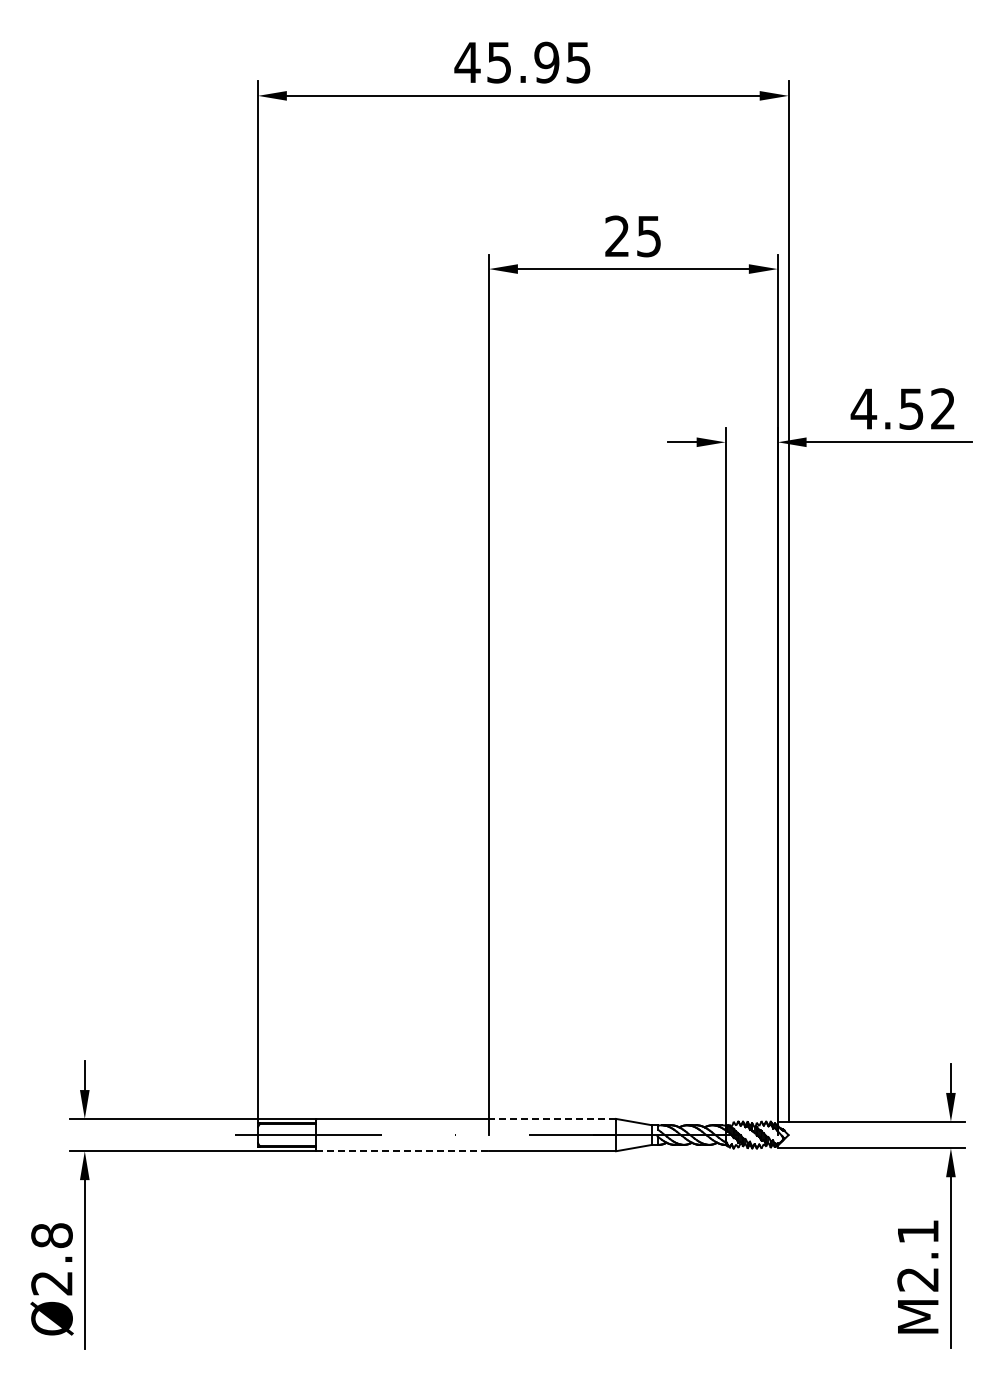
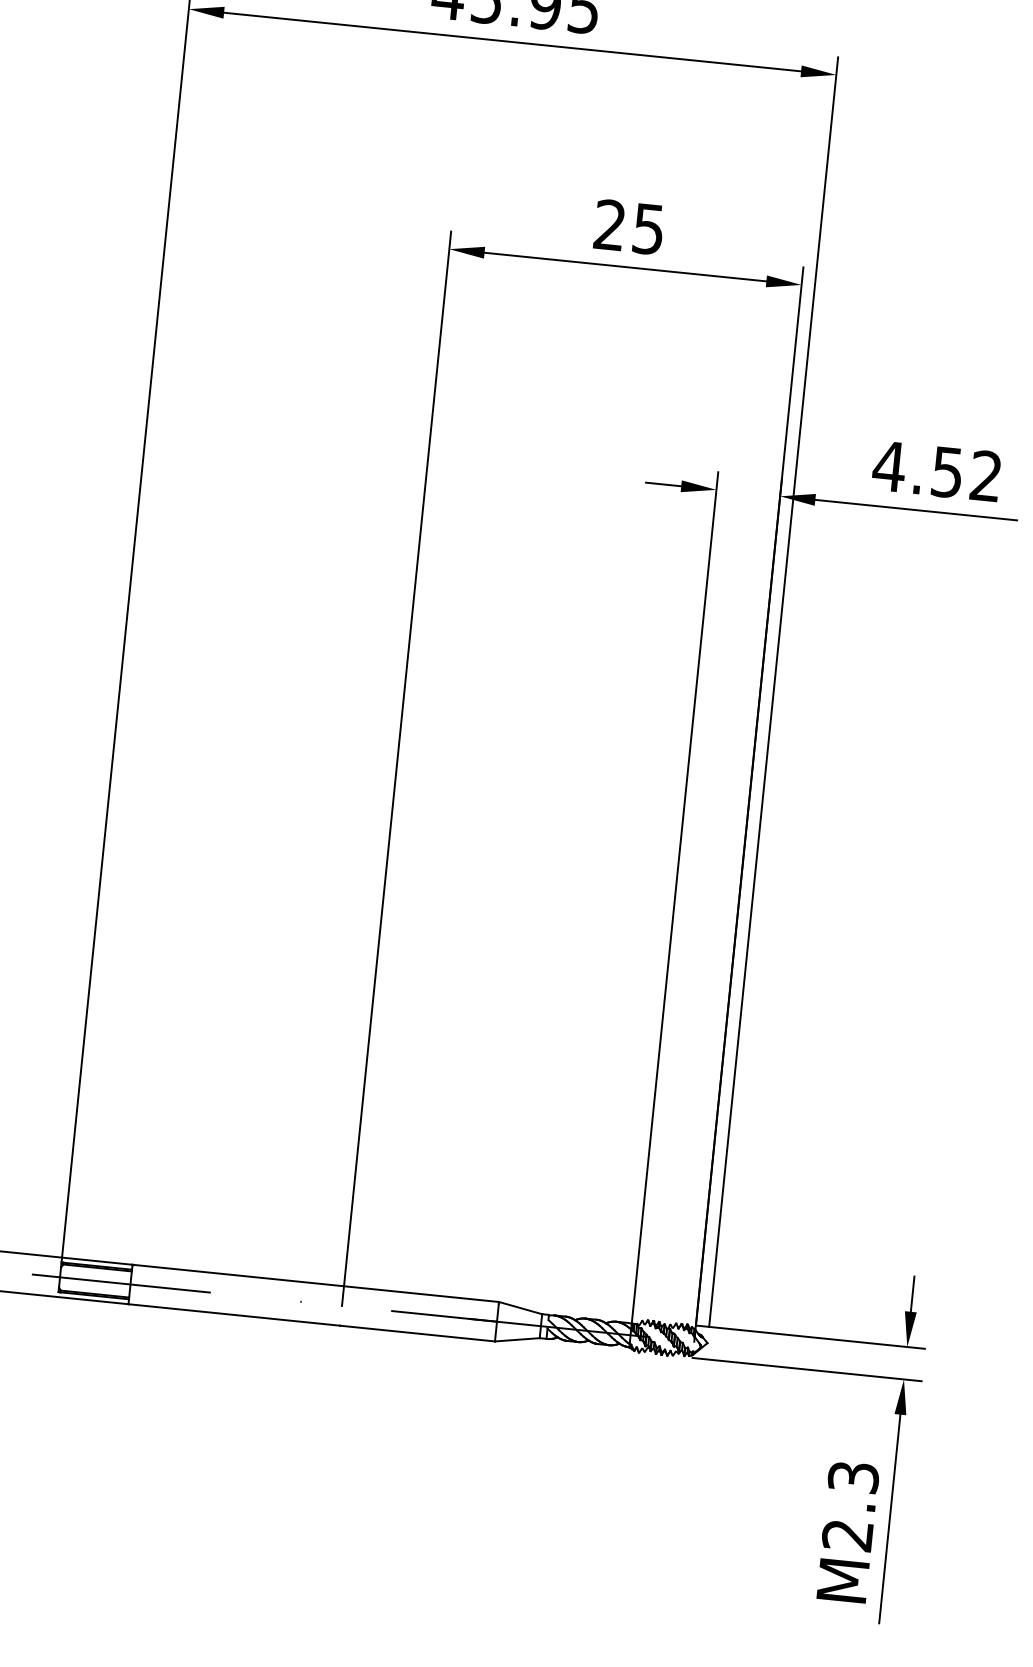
line: (552, 1118) -> (421, 1293), dashed -> solid
line: (402, 1151) -> (234, 1315), dashed -> solid
text: (918, 1231) -> (854, 1476), M2.1 -> M2.3

